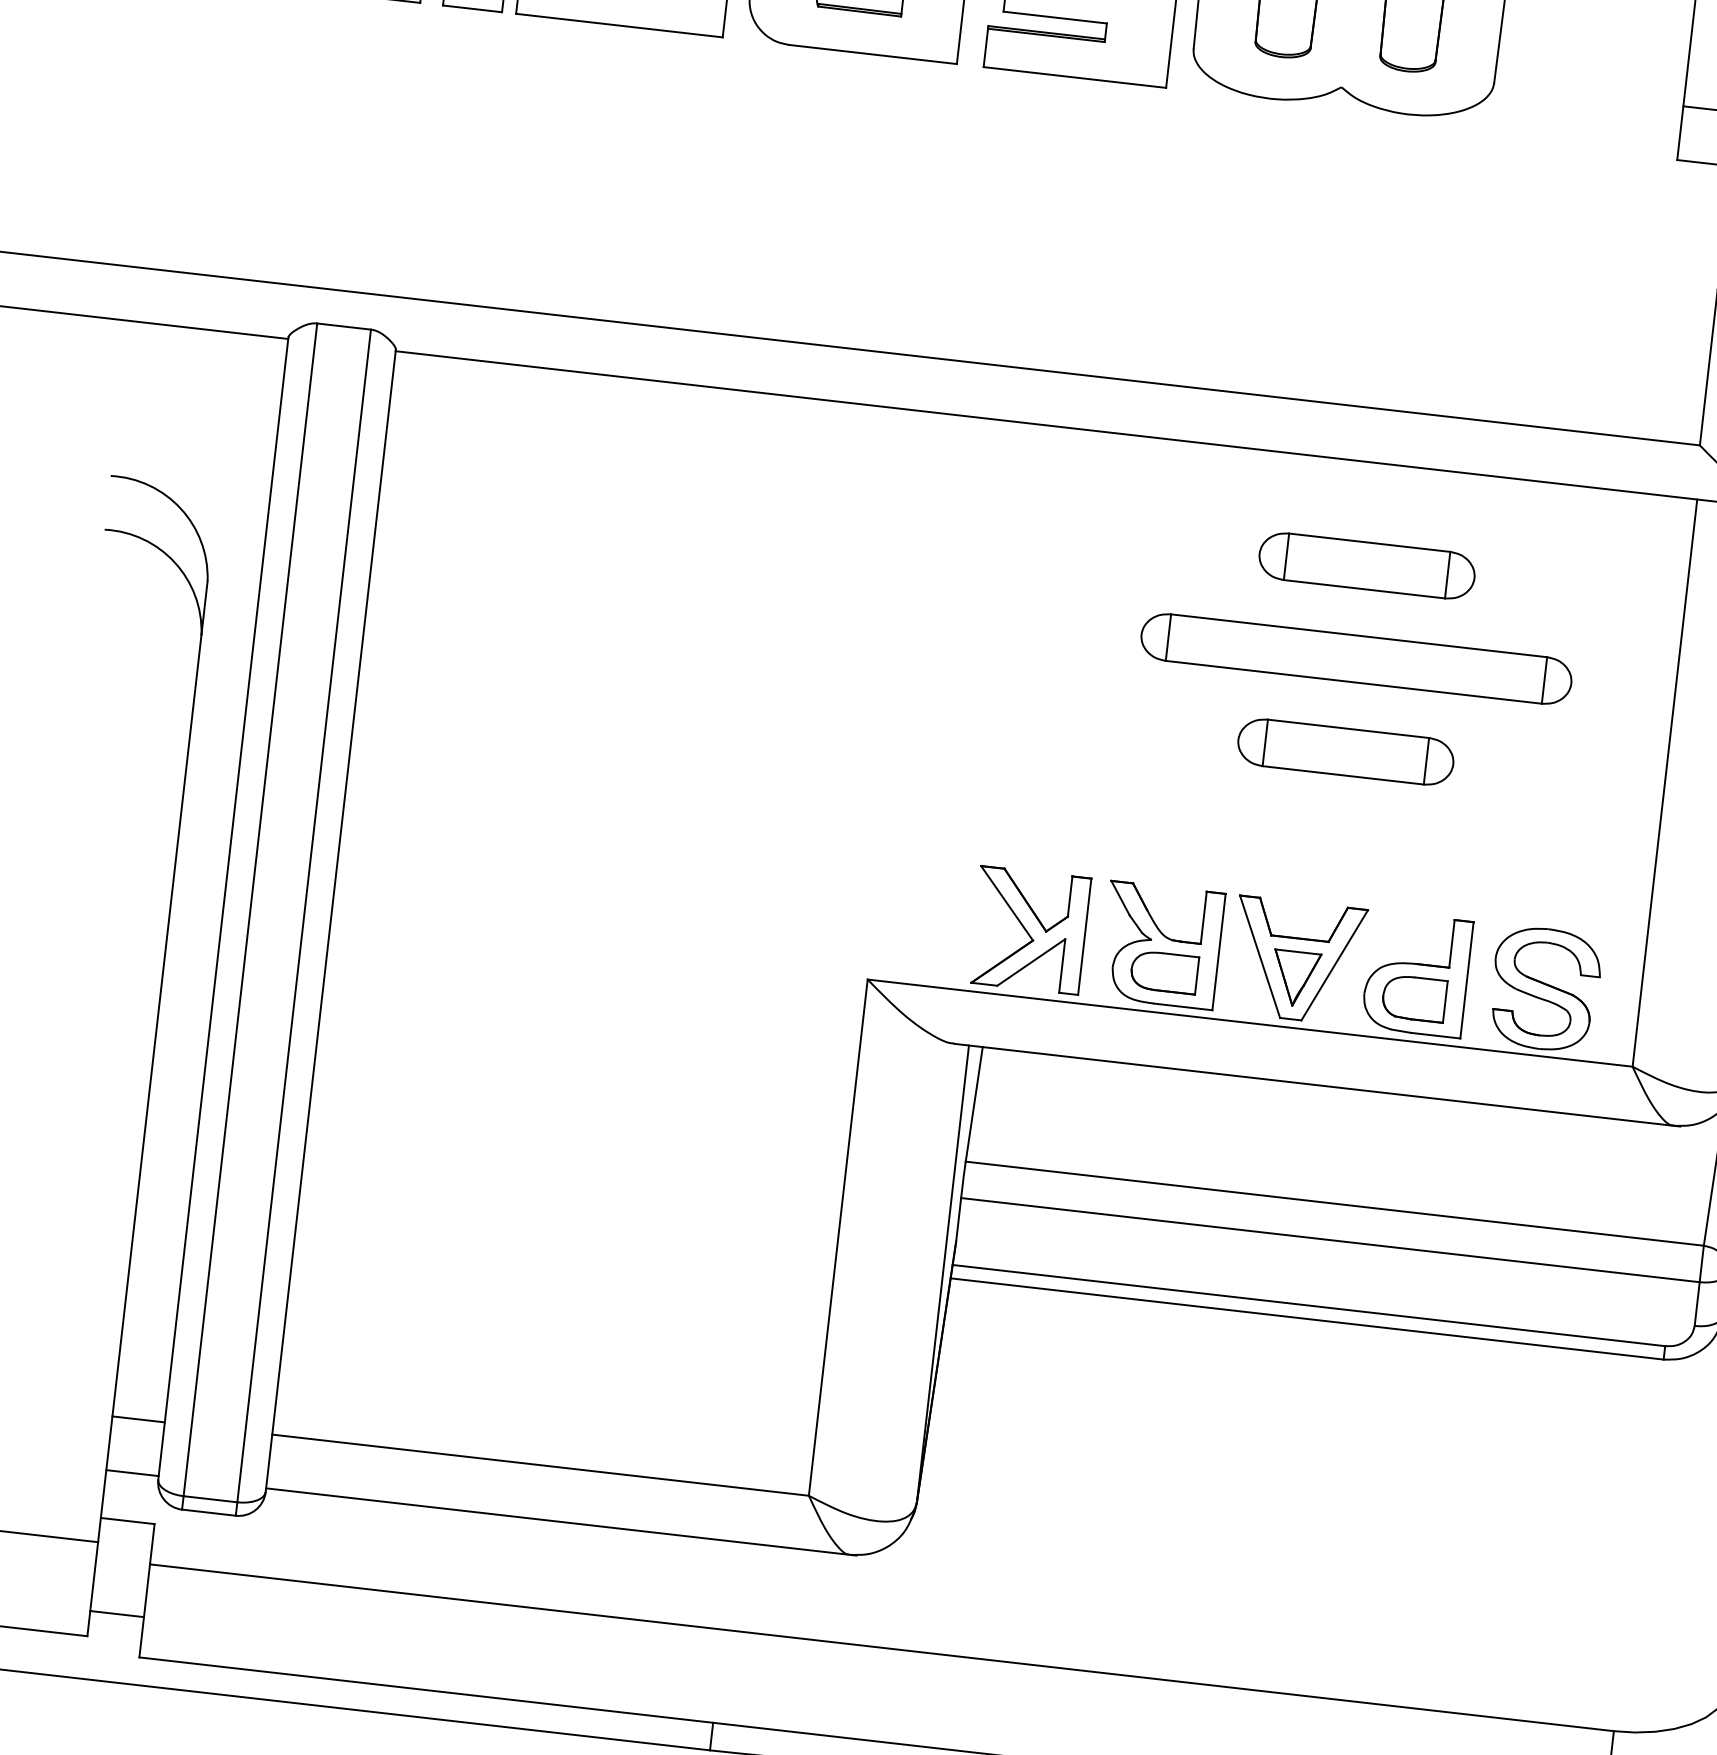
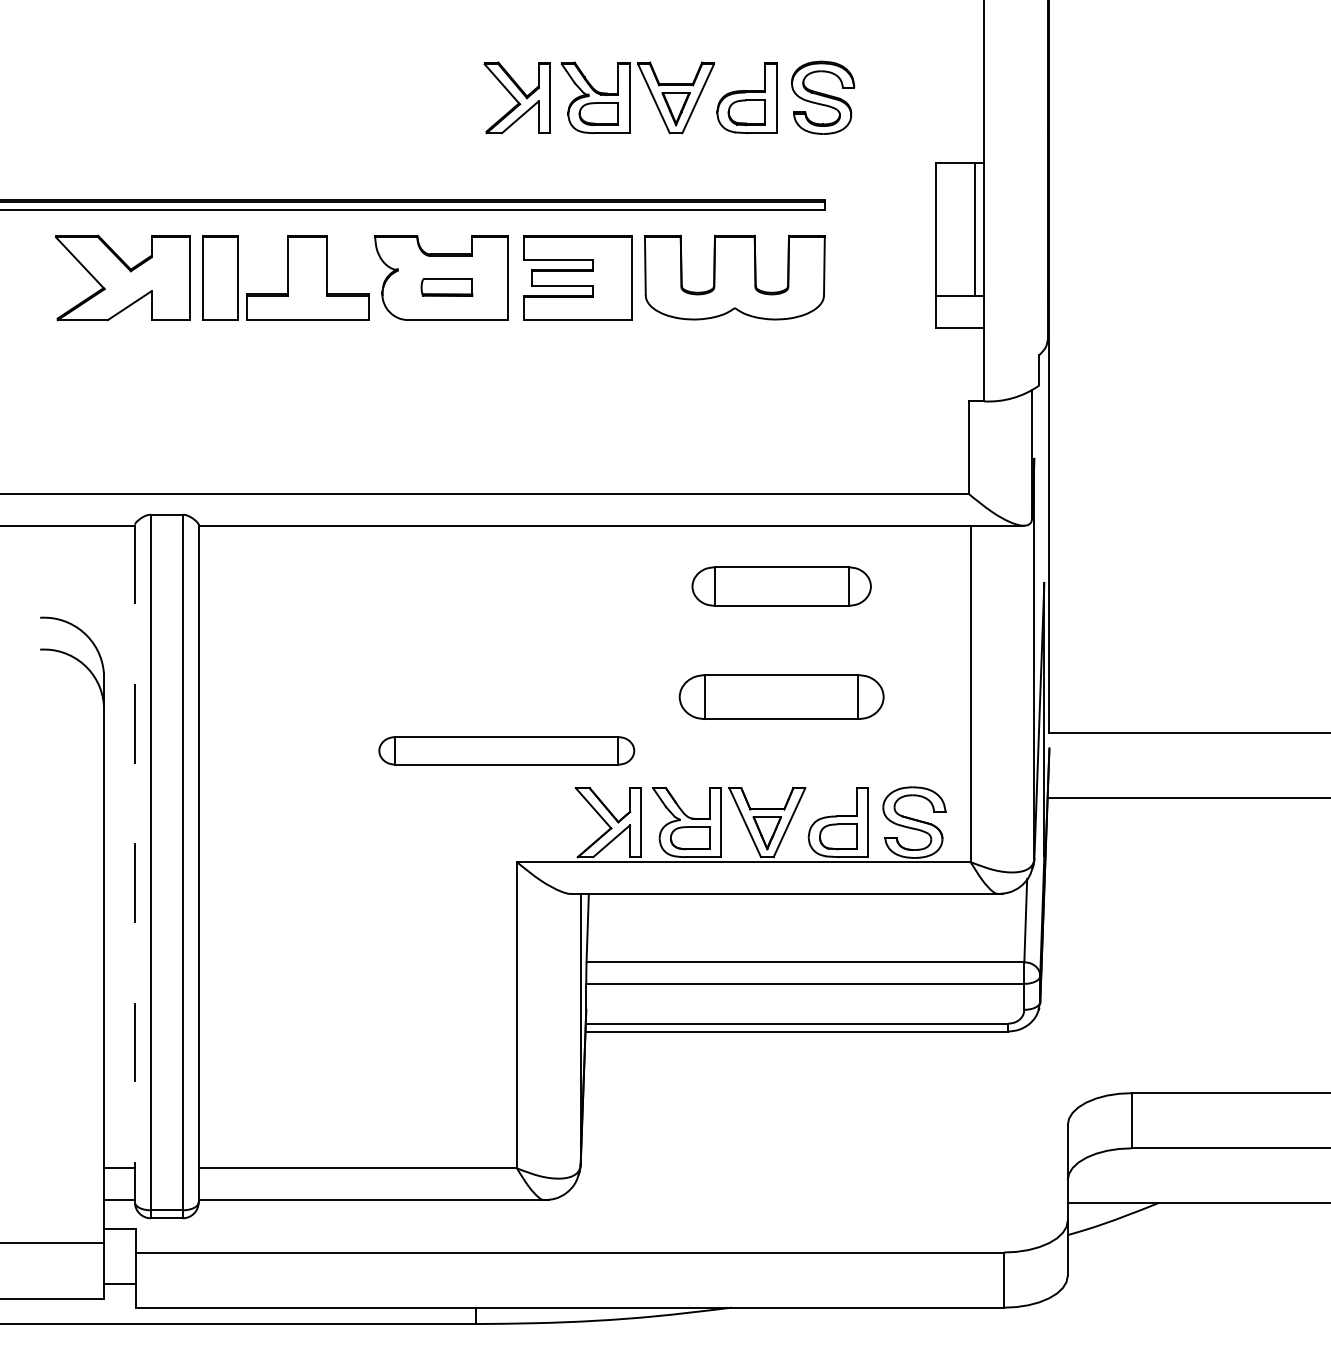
part: (1366, 565) -> (781, 586), size x1.4
part: (1356, 658) -> (506, 750), moved
part: (1345, 751) -> (781, 696), size x1.6
line: (222, 908) -> (134, 863), solid -> dashed

